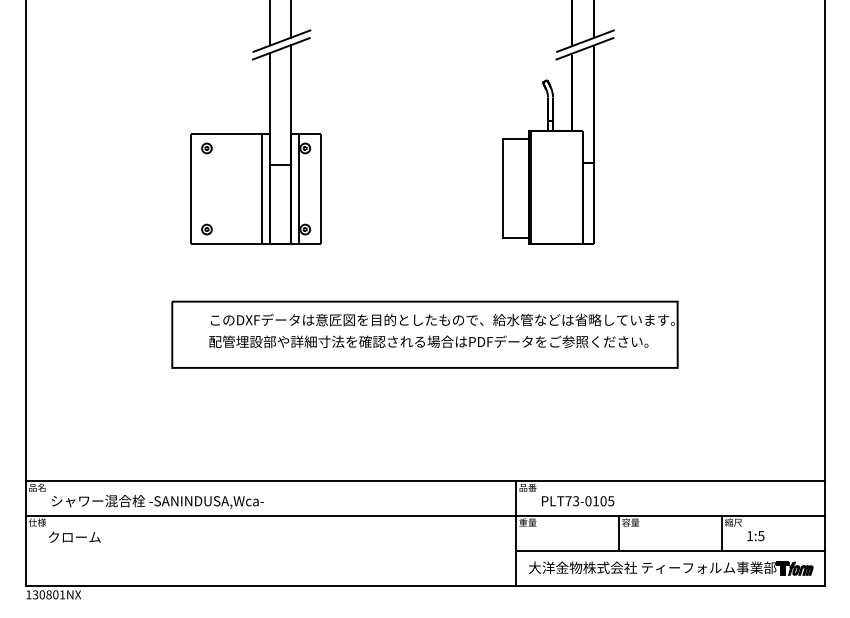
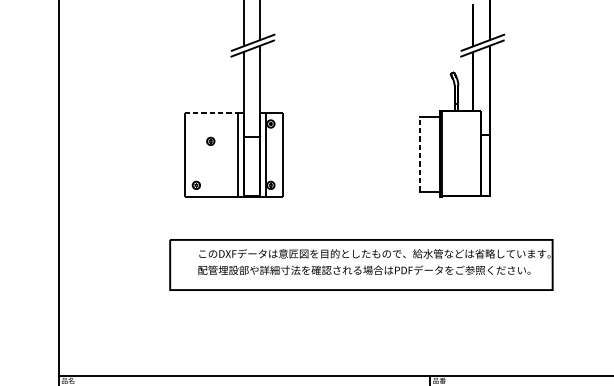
line: (227, 133) -> (211, 112), solid -> dashed
part: (206, 148) -> (210, 141), moved
line: (502, 188) -> (420, 154), solid -> dashed

